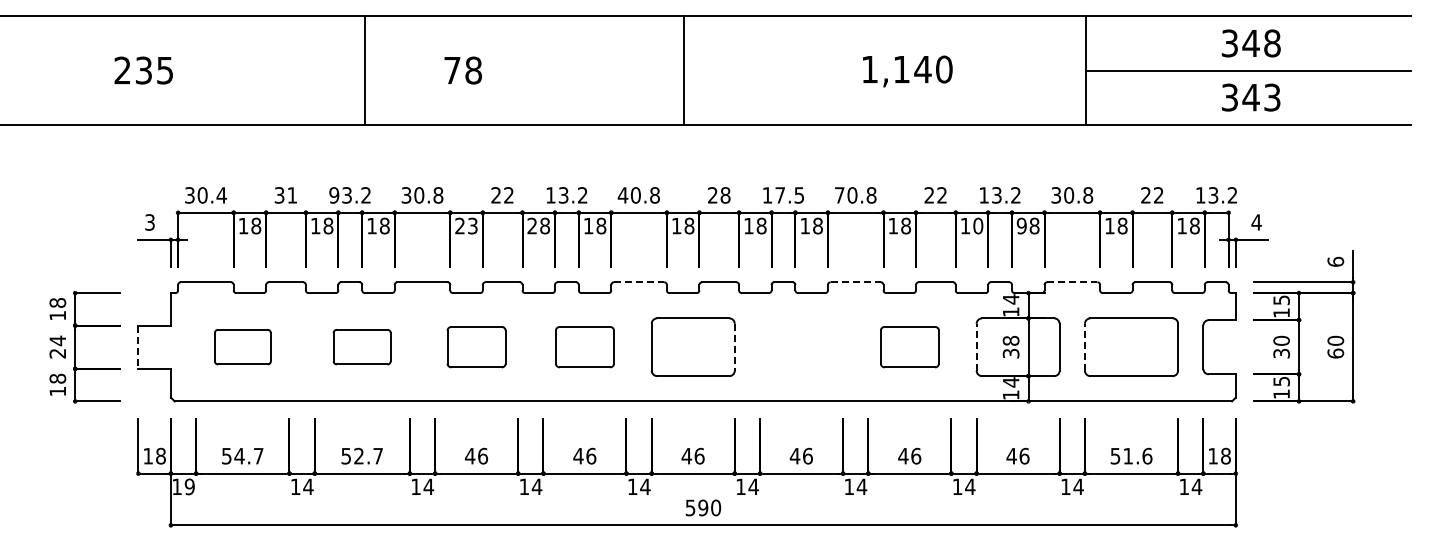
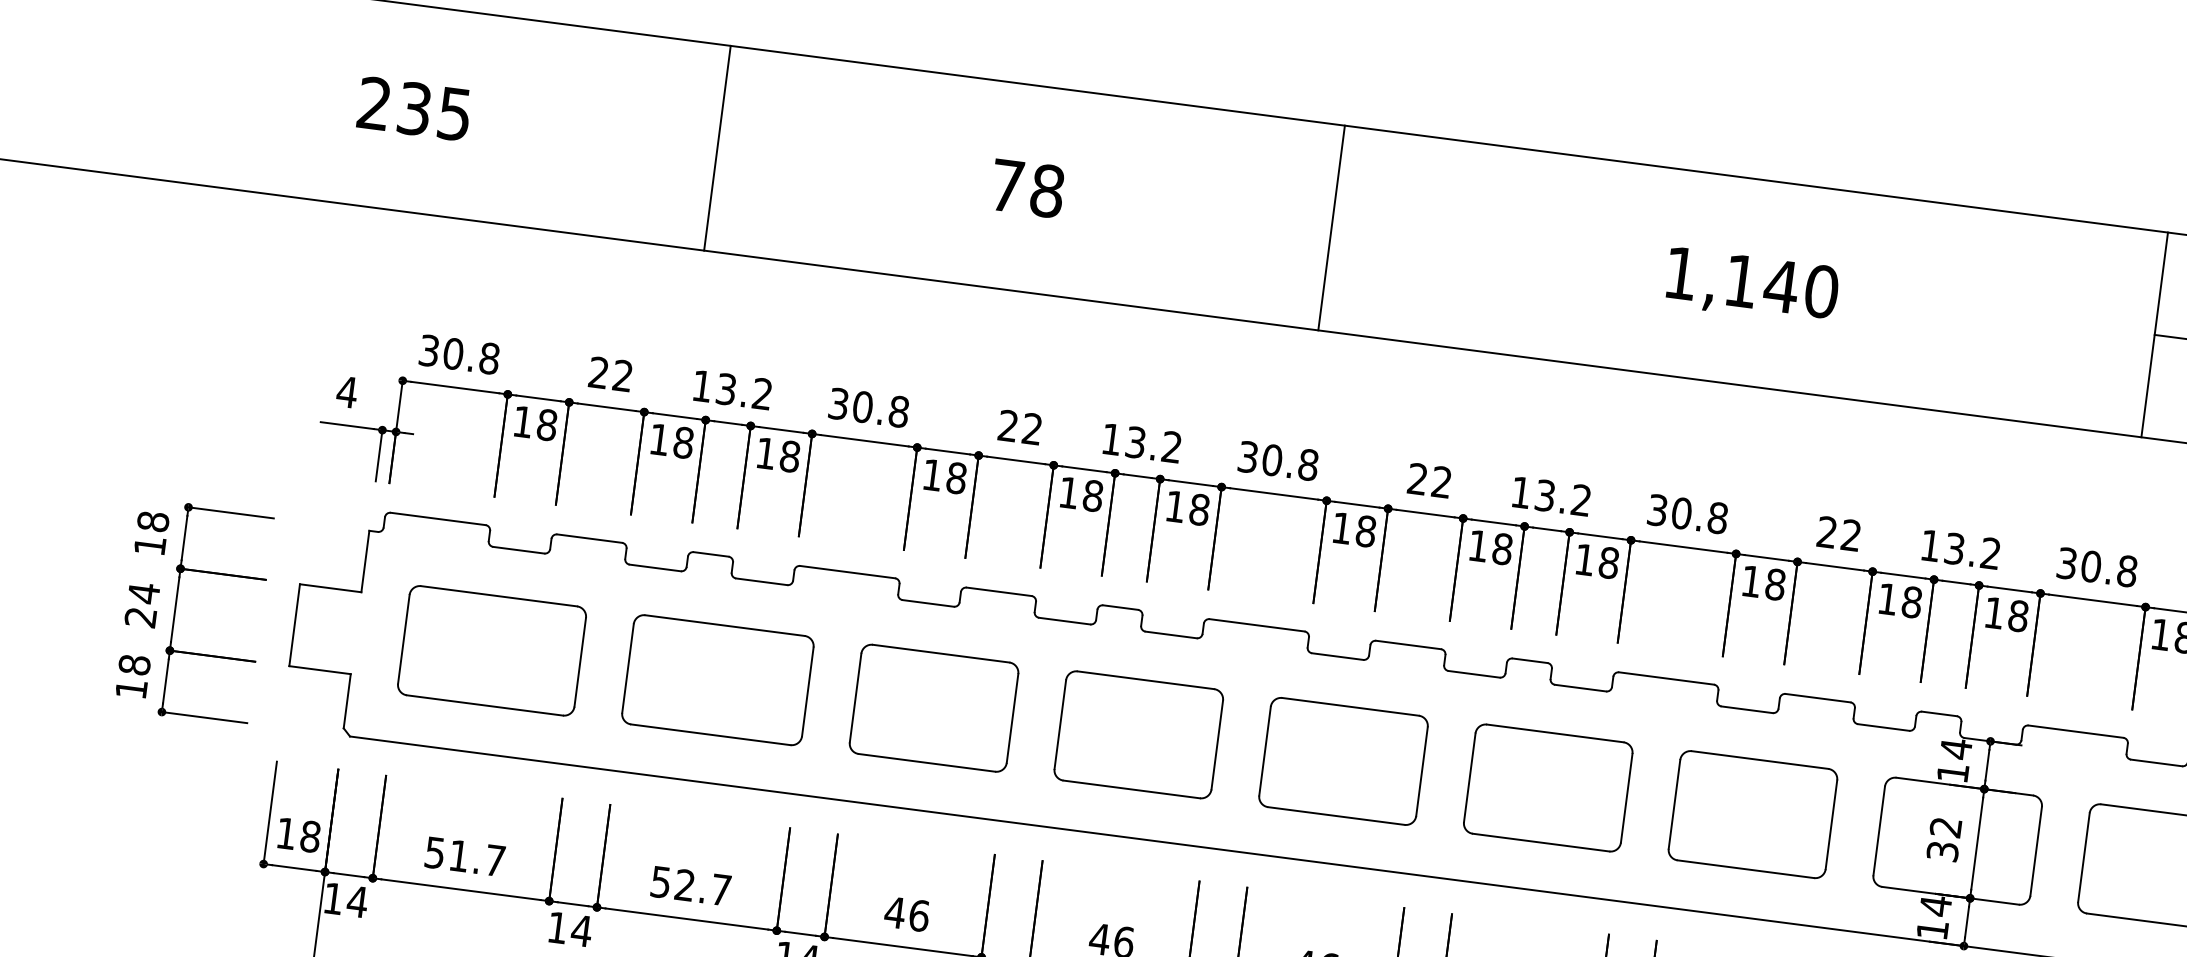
text: (143, 70) -> (413, 108), moved
line: (365, 70) -> (718, 148), moved
text: (462, 70) -> (1026, 188), moved
line: (684, 70) -> (1332, 228), moved
text: (907, 71) -> (1751, 286), moved
text: (221, 195) -> (488, 358), 30.4 -> 30.8
text: (285, 195) -> (609, 374), 31 -> 22
text: (334, 195) -> (702, 386), 93.2 -> 13.2
text: (622, 195) -> (1247, 457), 40.8 -> 30.8
text: (725, 195) -> (1441, 482), 28 -> 22
text: (789, 195) -> (1562, 498), 17.5 -> 13.2
text: (839, 195) -> (1657, 510), 70.8 -> 30.8
text: (149, 222) -> (346, 392), 3 -> 4
text: (466, 225) -> (944, 475), 23 -> 18
text: (531, 225) -> (1067, 491), 28 -> 18
text: (1021, 225) -> (1993, 611), 98 -> 18
text: (978, 226) -> (1912, 603), 10 -> 18
line: (639, 282) -> (1257, 625), dashed -> solid
line: (856, 282) -> (1667, 679), dashed -> solid
line: (1072, 282) -> (2076, 732), dashed -> solid
text: (1010, 340) -> (1944, 826), 38 -> 32
part: (242, 346) -> (491, 649), size x1.67
part: (361, 346) -> (716, 678), size x1.67
part: (476, 346) -> (933, 706), size x1.43
part: (584, 346) -> (1138, 733), size x1.43
part: (801, 346) -> (1548, 786), added
part: (909, 346) -> (1752, 813), size x1.43
line: (976, 346) -> (1879, 829), dashed -> solid
line: (1084, 346) -> (2083, 856), dashed -> solid
line: (138, 347) -> (294, 625), dashed -> solid
line: (734, 347) -> (1421, 772), dashed -> solid
text: (239, 456) -> (458, 856), 54.7 -> 51.7
text: (189, 486) -> (357, 900), 19 -> 14

